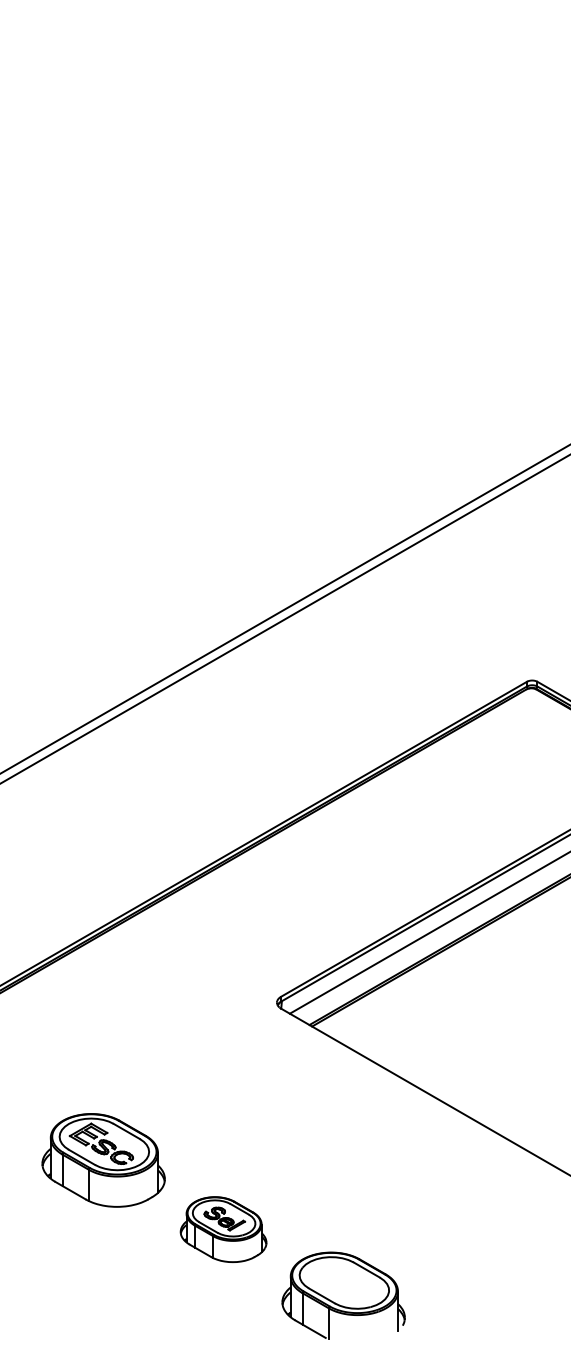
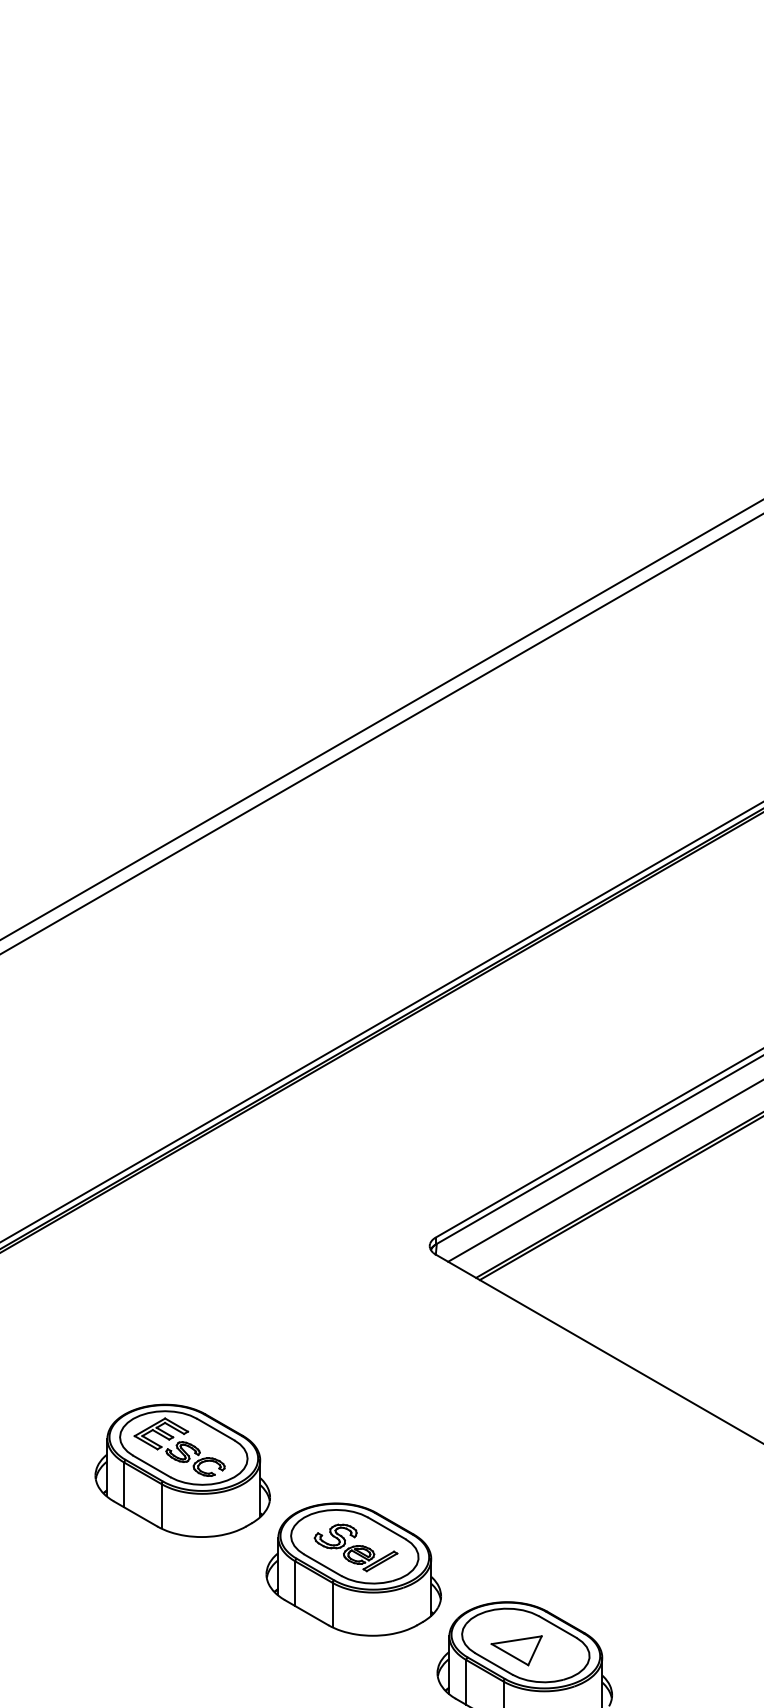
part: (223, 1229) -> (353, 1569), size x1.43
part: (337, 1286) -> (516, 1650), added

